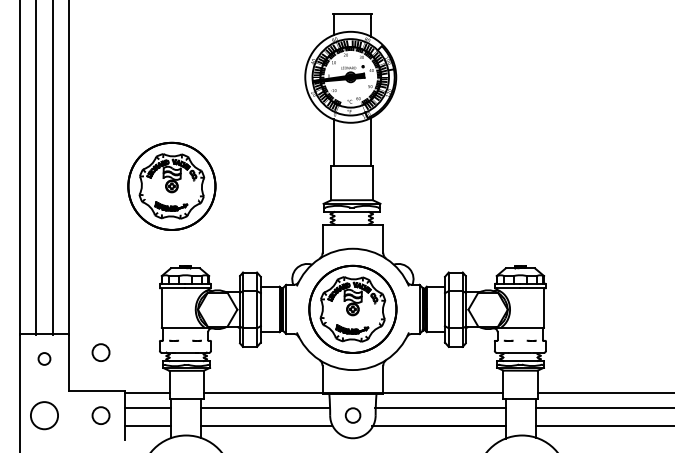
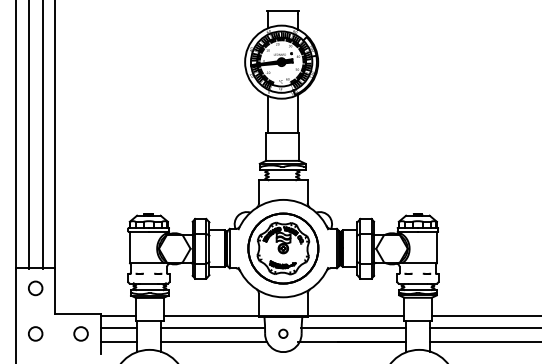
part: (171, 185) -> (137, 149), removed
circle: (100, 352) -> (80, 283), removed
circle: (44, 358) -> (35, 288), size x1.43
circle: (44, 415) -> (35, 333), size x0.62
circle: (352, 415) -> (283, 333), size x0.71

